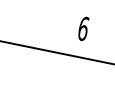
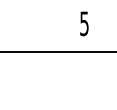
text: (83, 28) -> (84, 23), 6 -> 5

